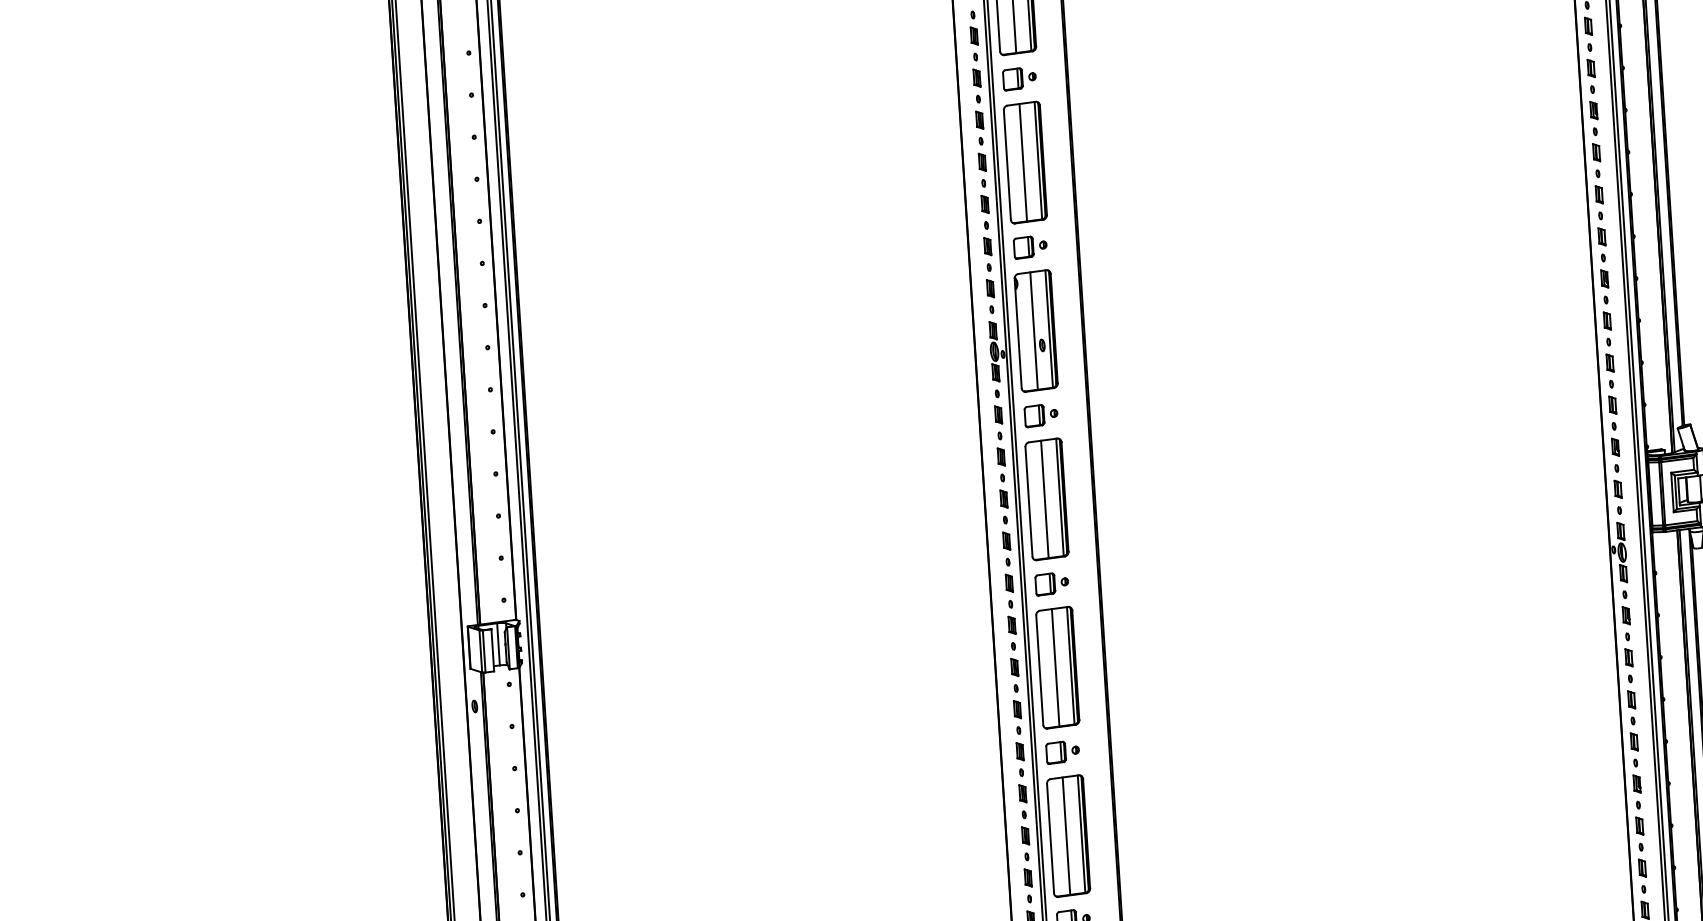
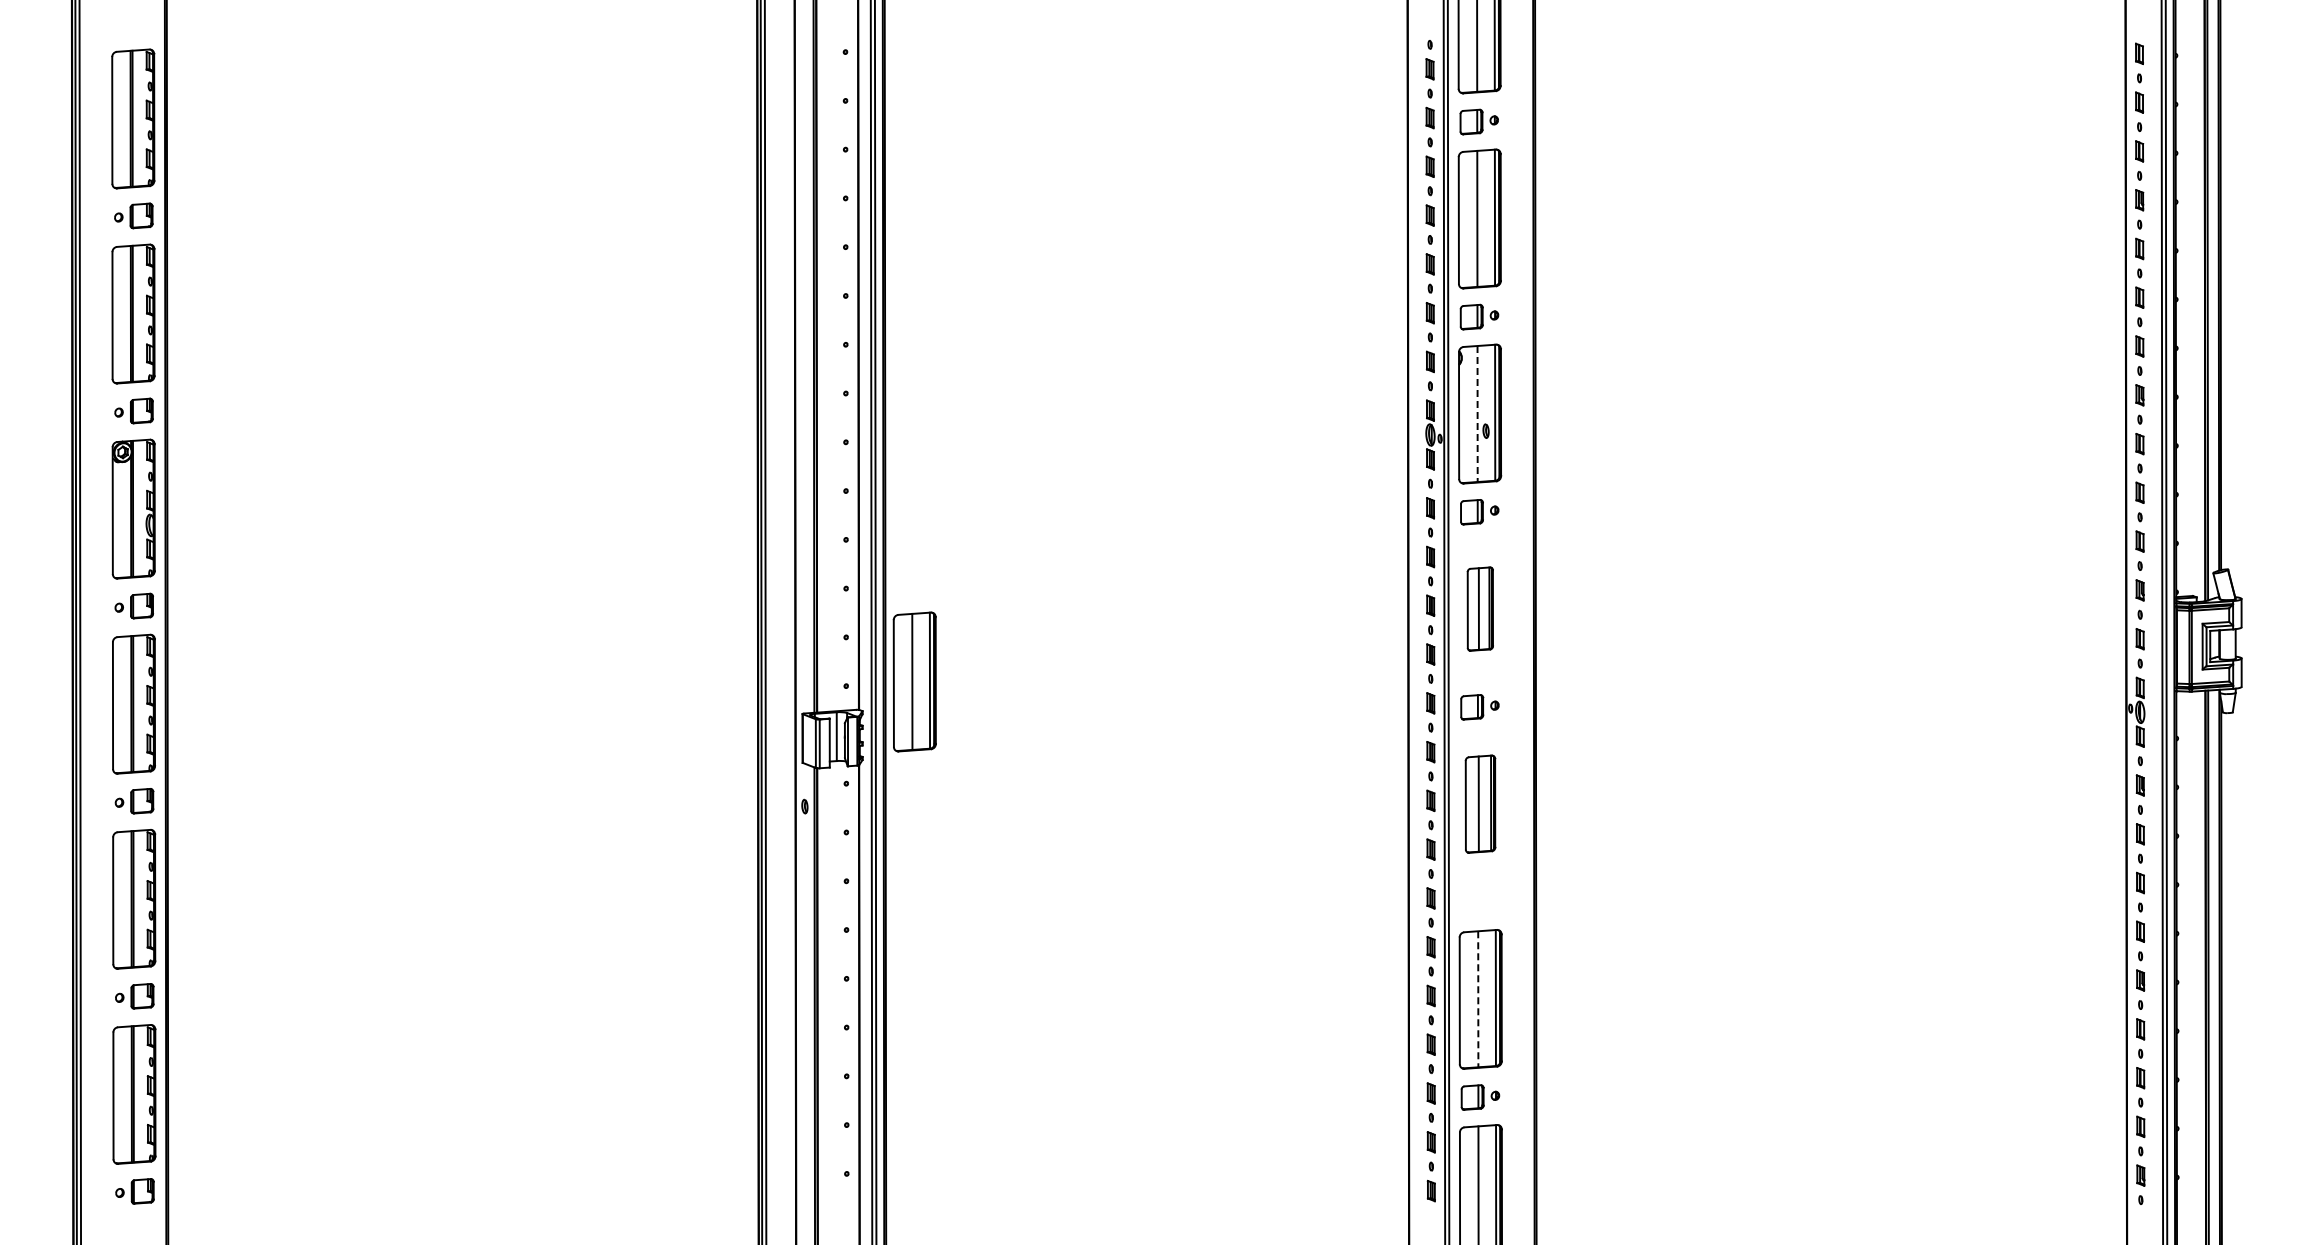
line: (1034, 331) -> (1477, 414), solid -> dashed
part: (1047, 498) -> (1480, 608), size x0.6
part: (562, 592) -> (914, 681), added
part: (1057, 667) -> (1480, 803), size x0.7
part: (1062, 752) -> (1479, 902), removed
line: (1066, 836) -> (1478, 999), solid -> dashed

